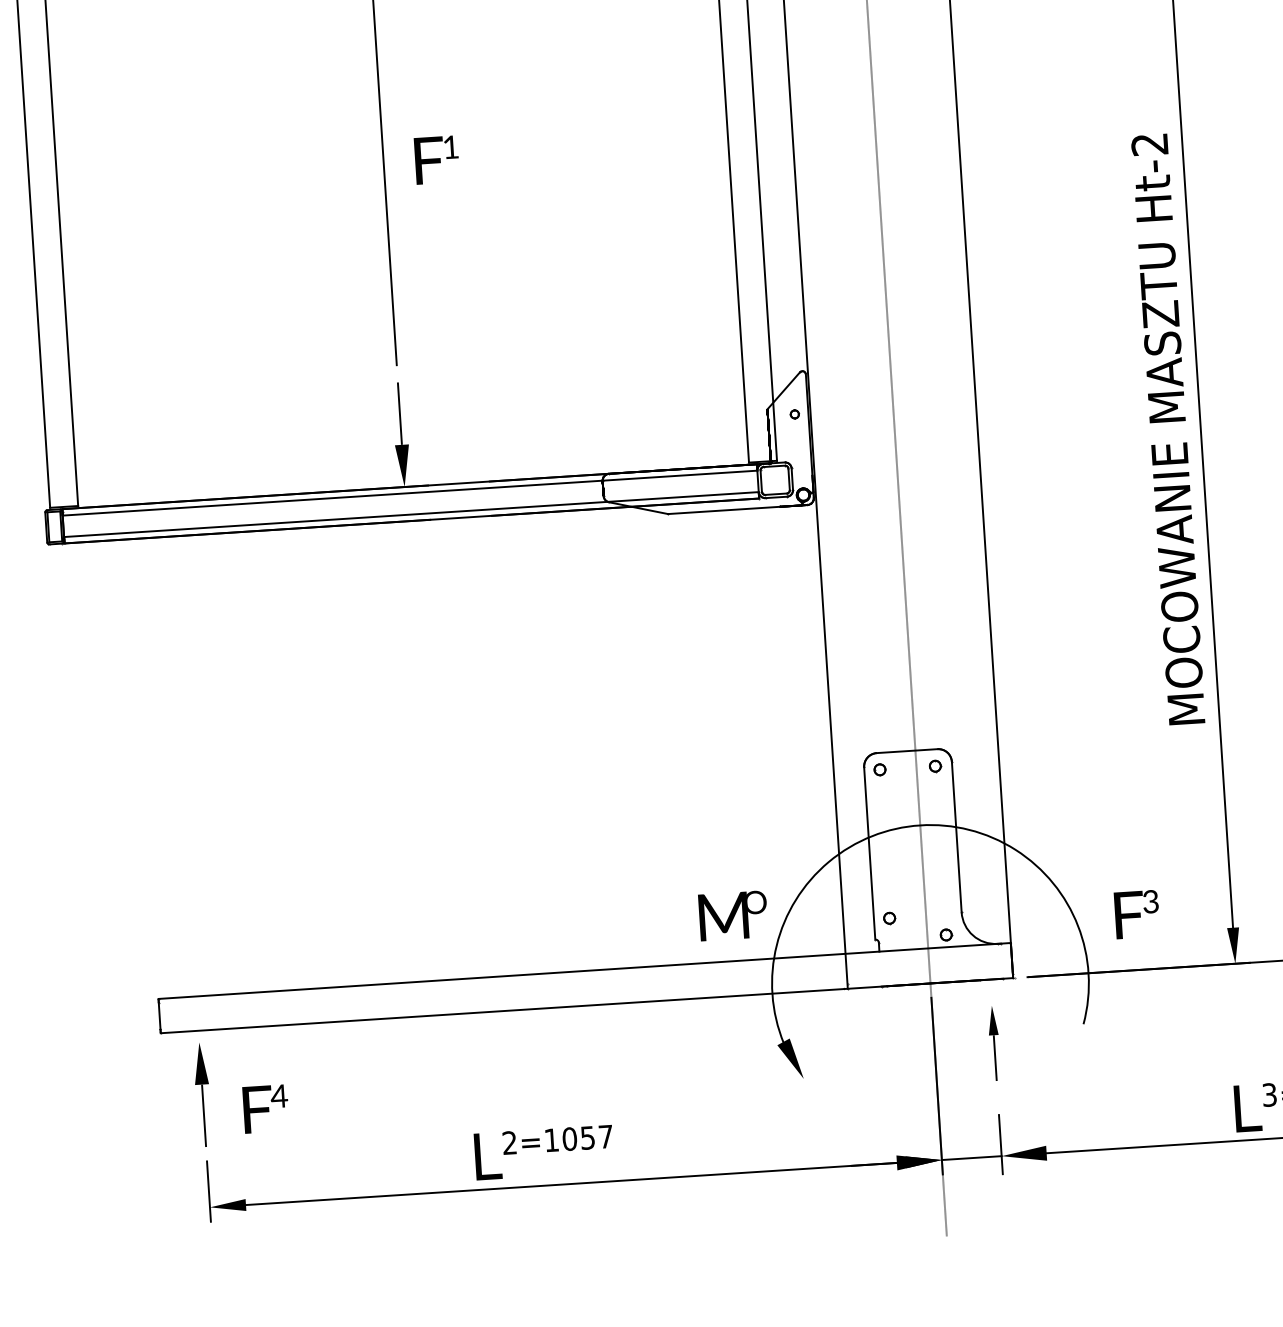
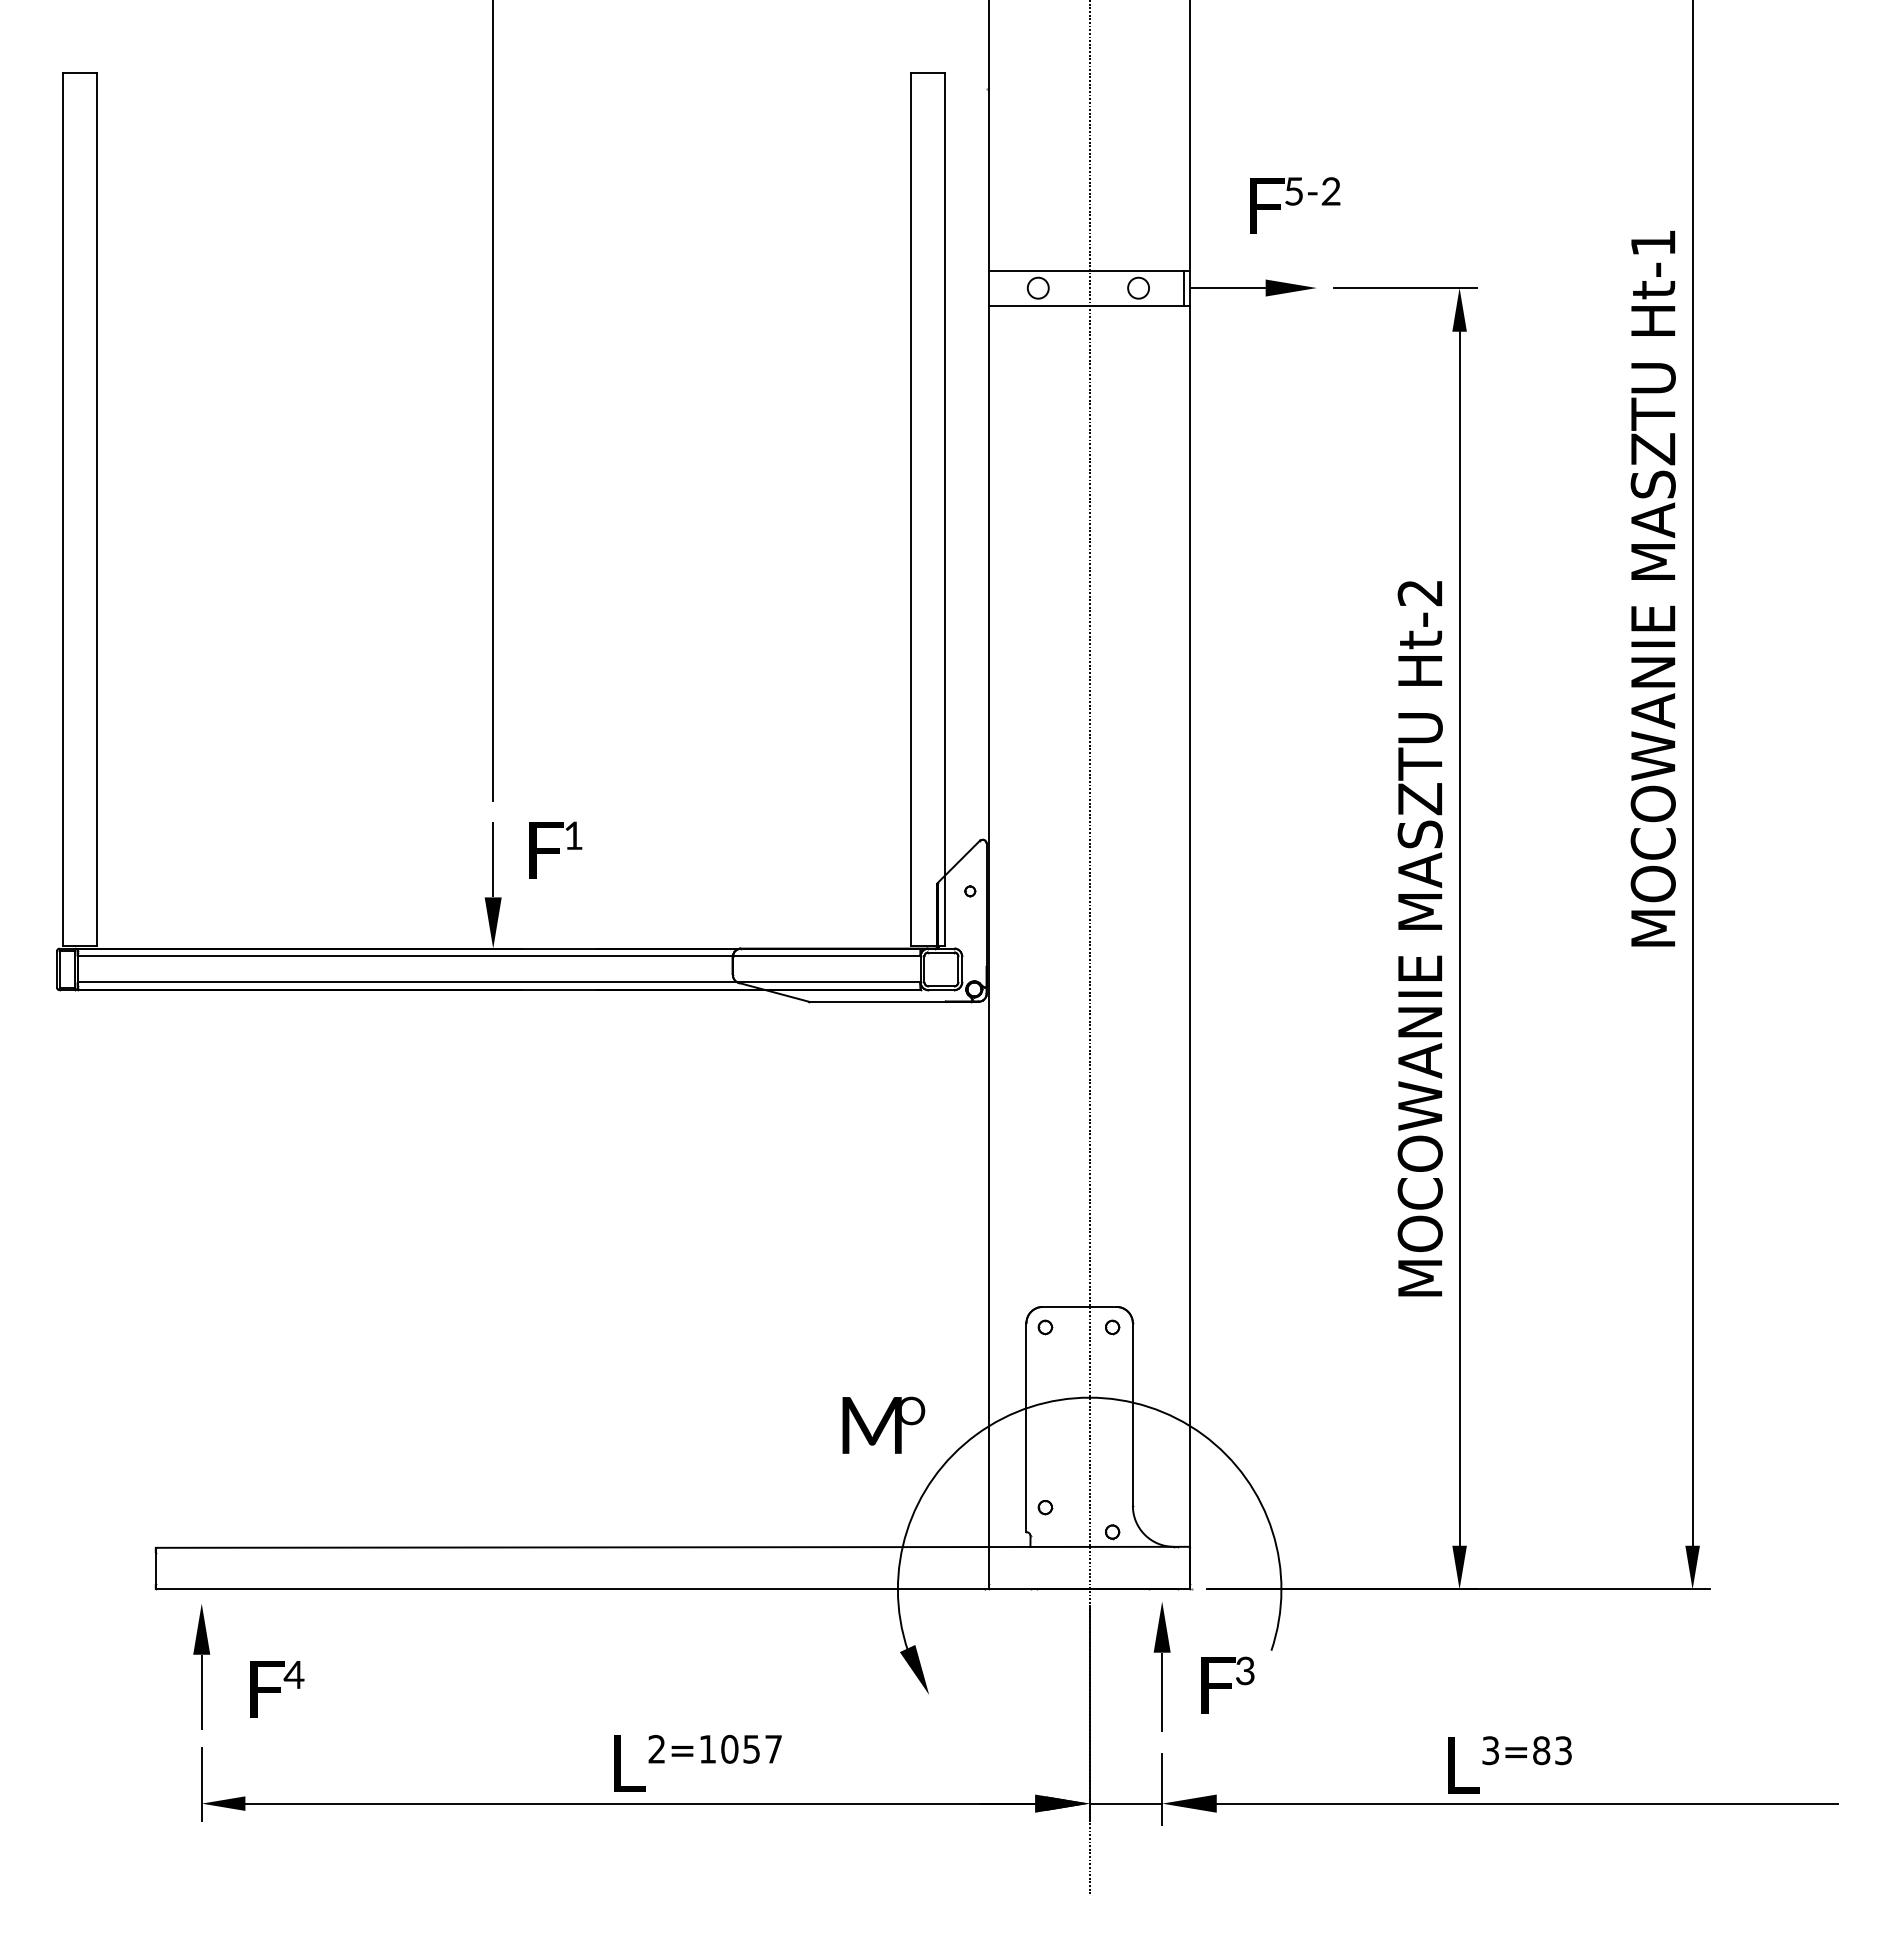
text: (436, 159) -> (555, 849), moved
text: (1136, 913) -> (1227, 1684), moved
text: (733, 915) -> (883, 1424), moved
part: (993, 1043) -> (1161, 1666), size x1.43
text: (543, 1151) -> (697, 1762), moved

